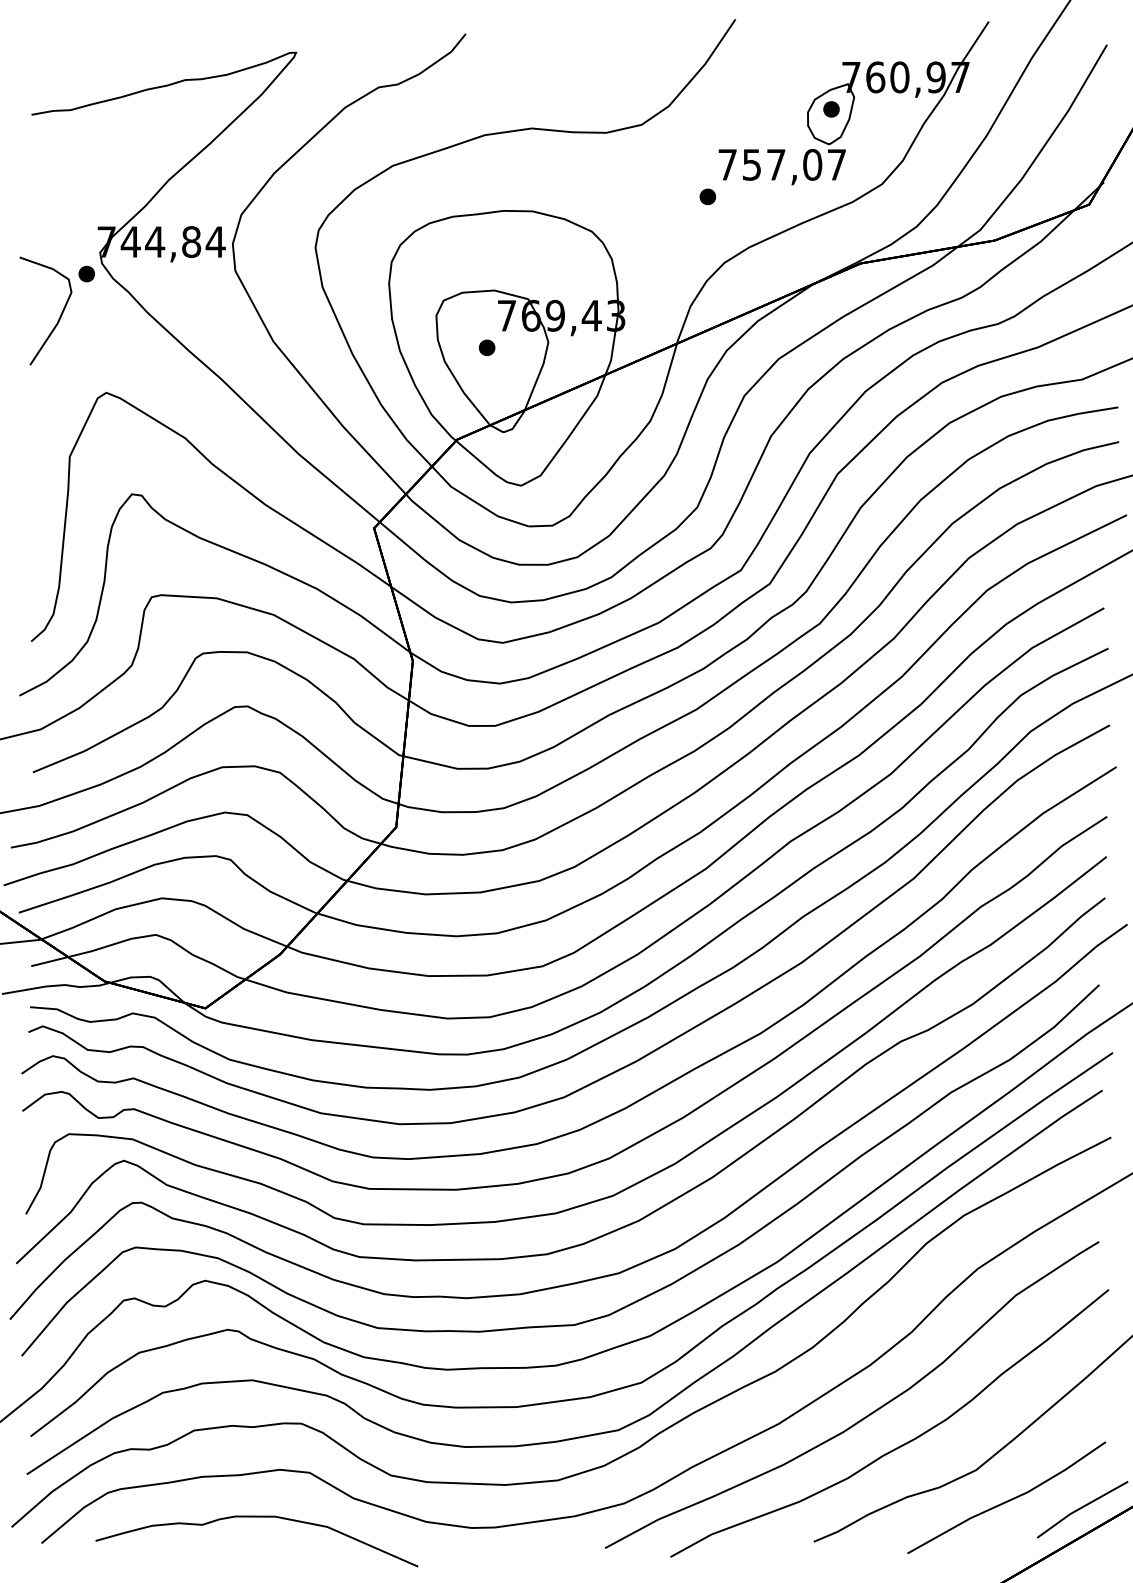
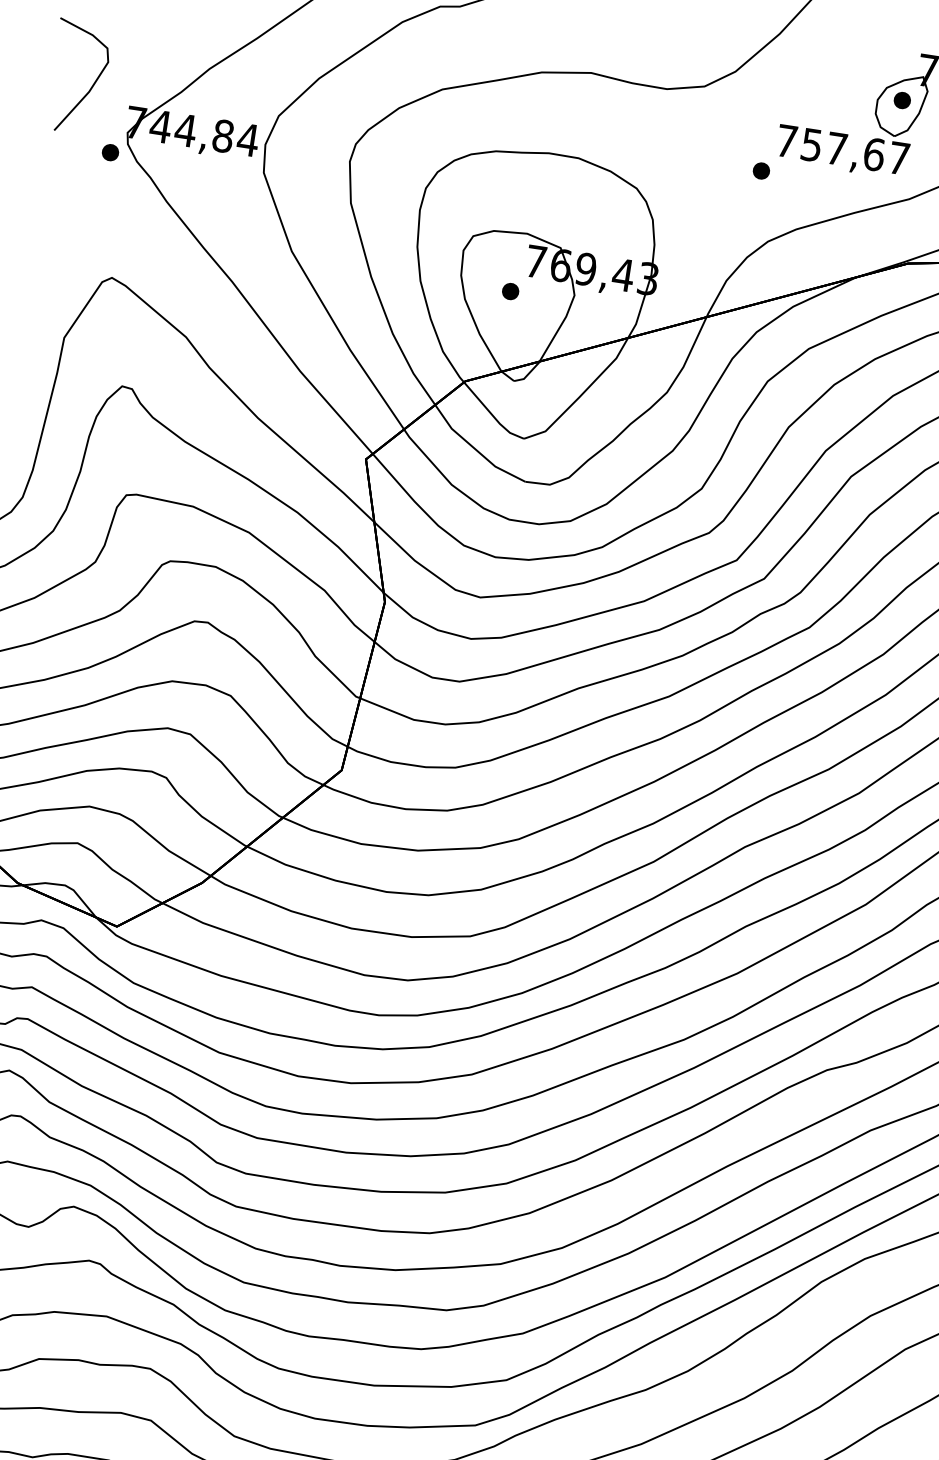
text: (812, 164) -> (874, 154), 757,07 -> 757,67
curve: (59, 316) -> (92, 85), moved

